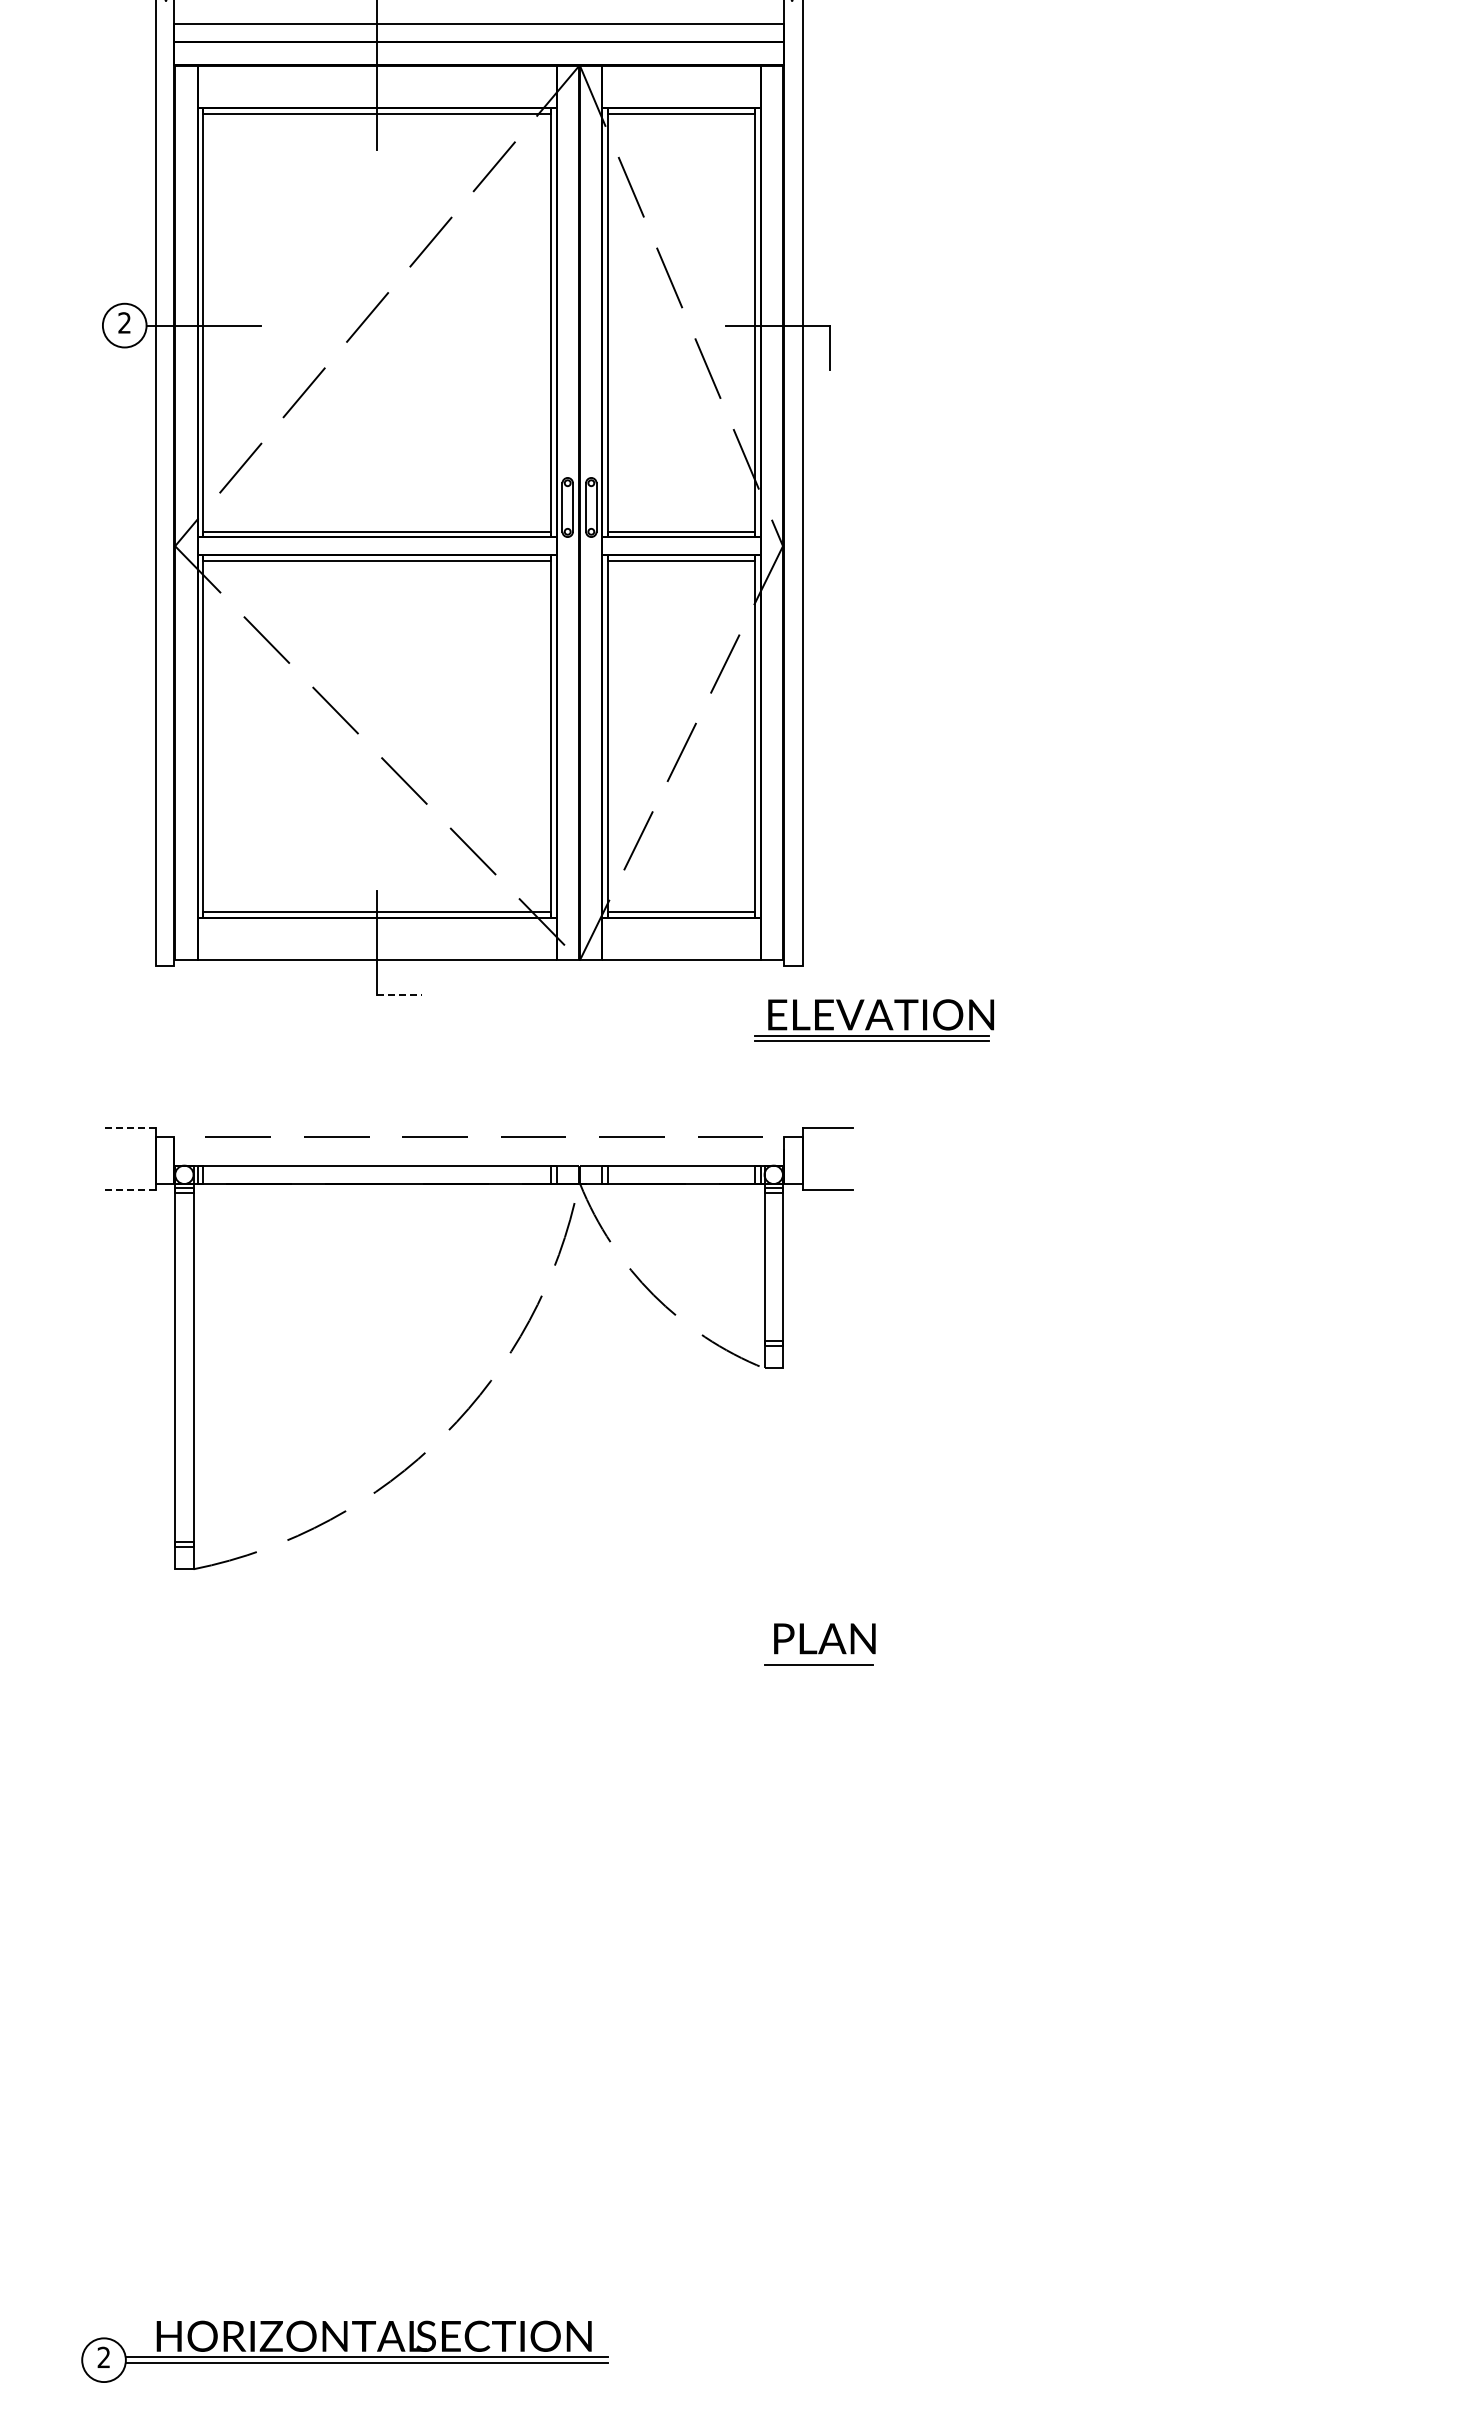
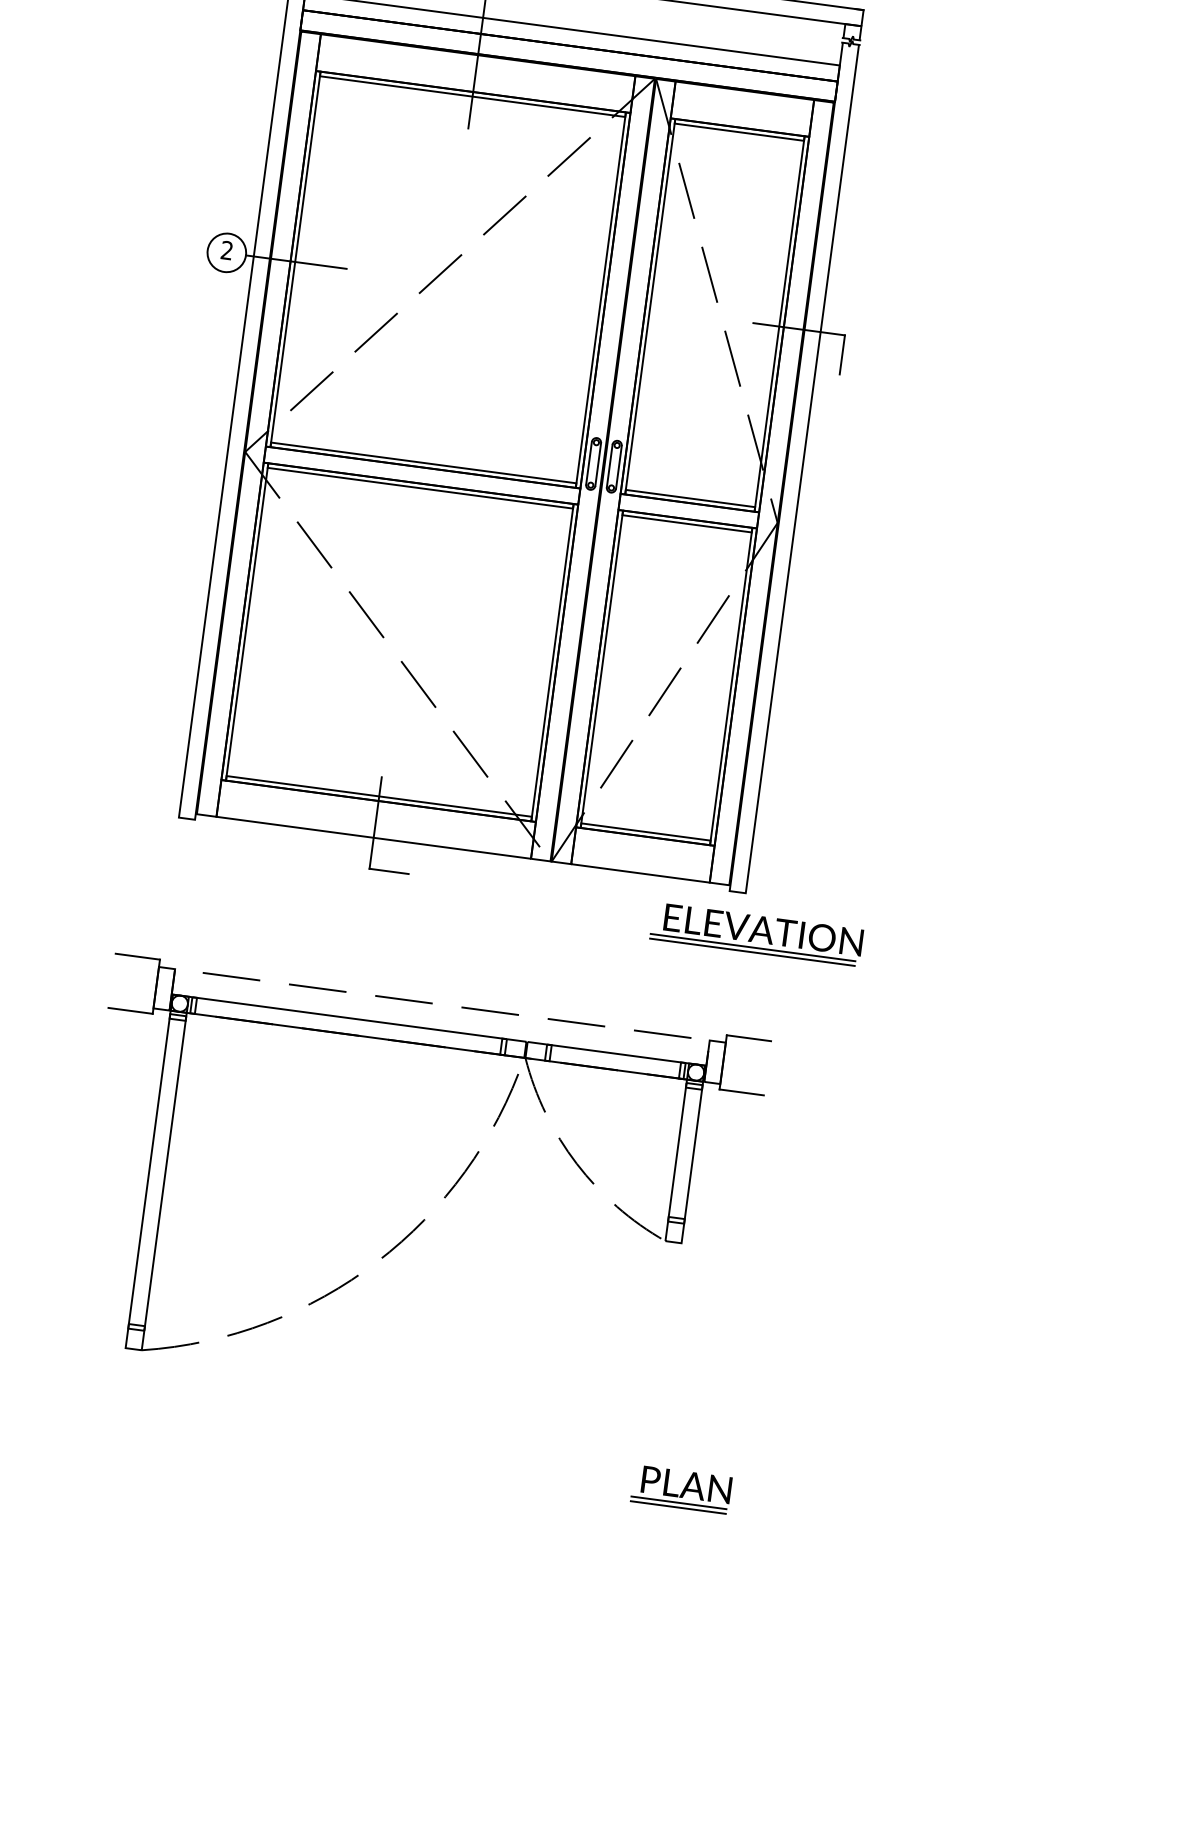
line: (399, 995) -> (389, 871), dashed -> solid
part: (873, 1020) -> (756, 934), moved
line: (129, 1128) -> (137, 956), dashed -> solid
line: (129, 1190) -> (129, 1010), dashed -> solid
line: (818, 1660) -> (678, 1503), added

